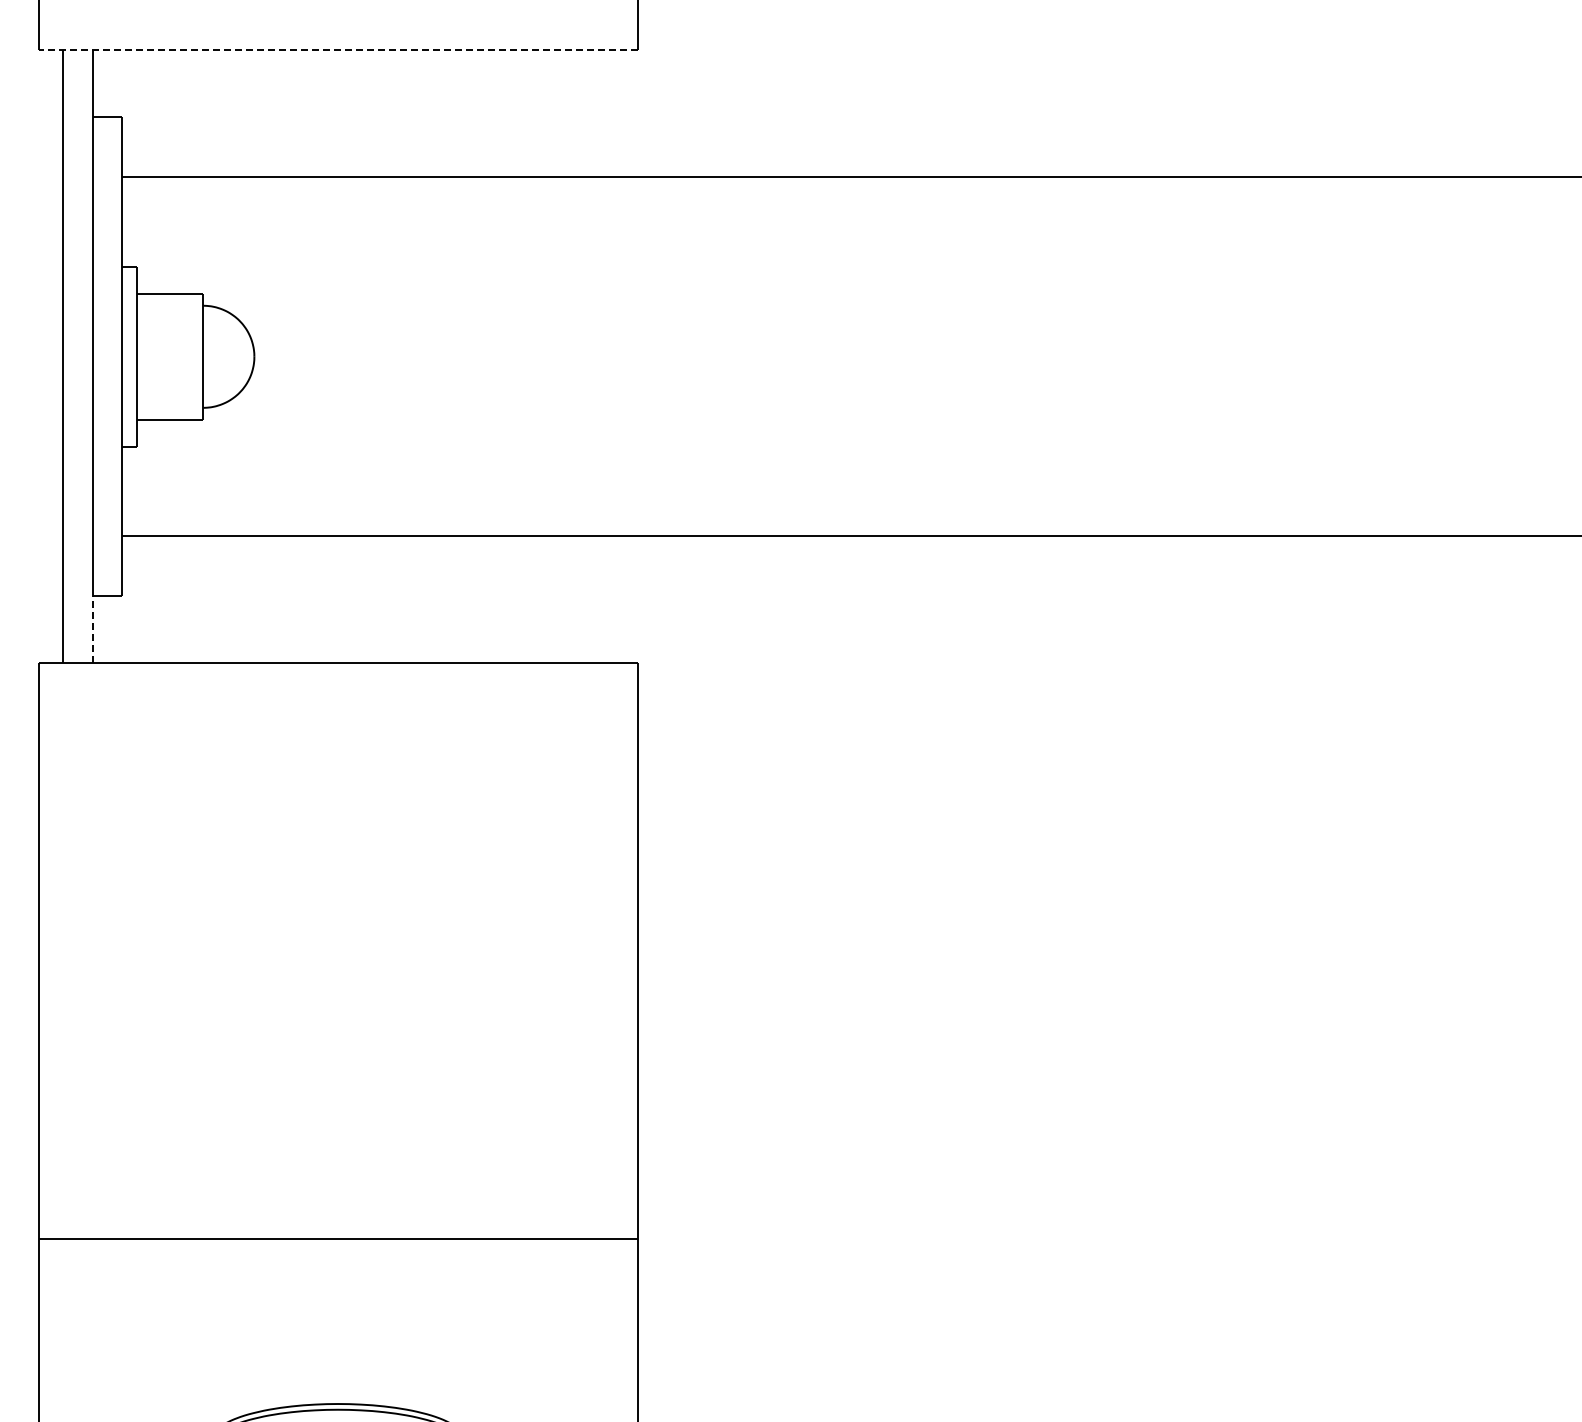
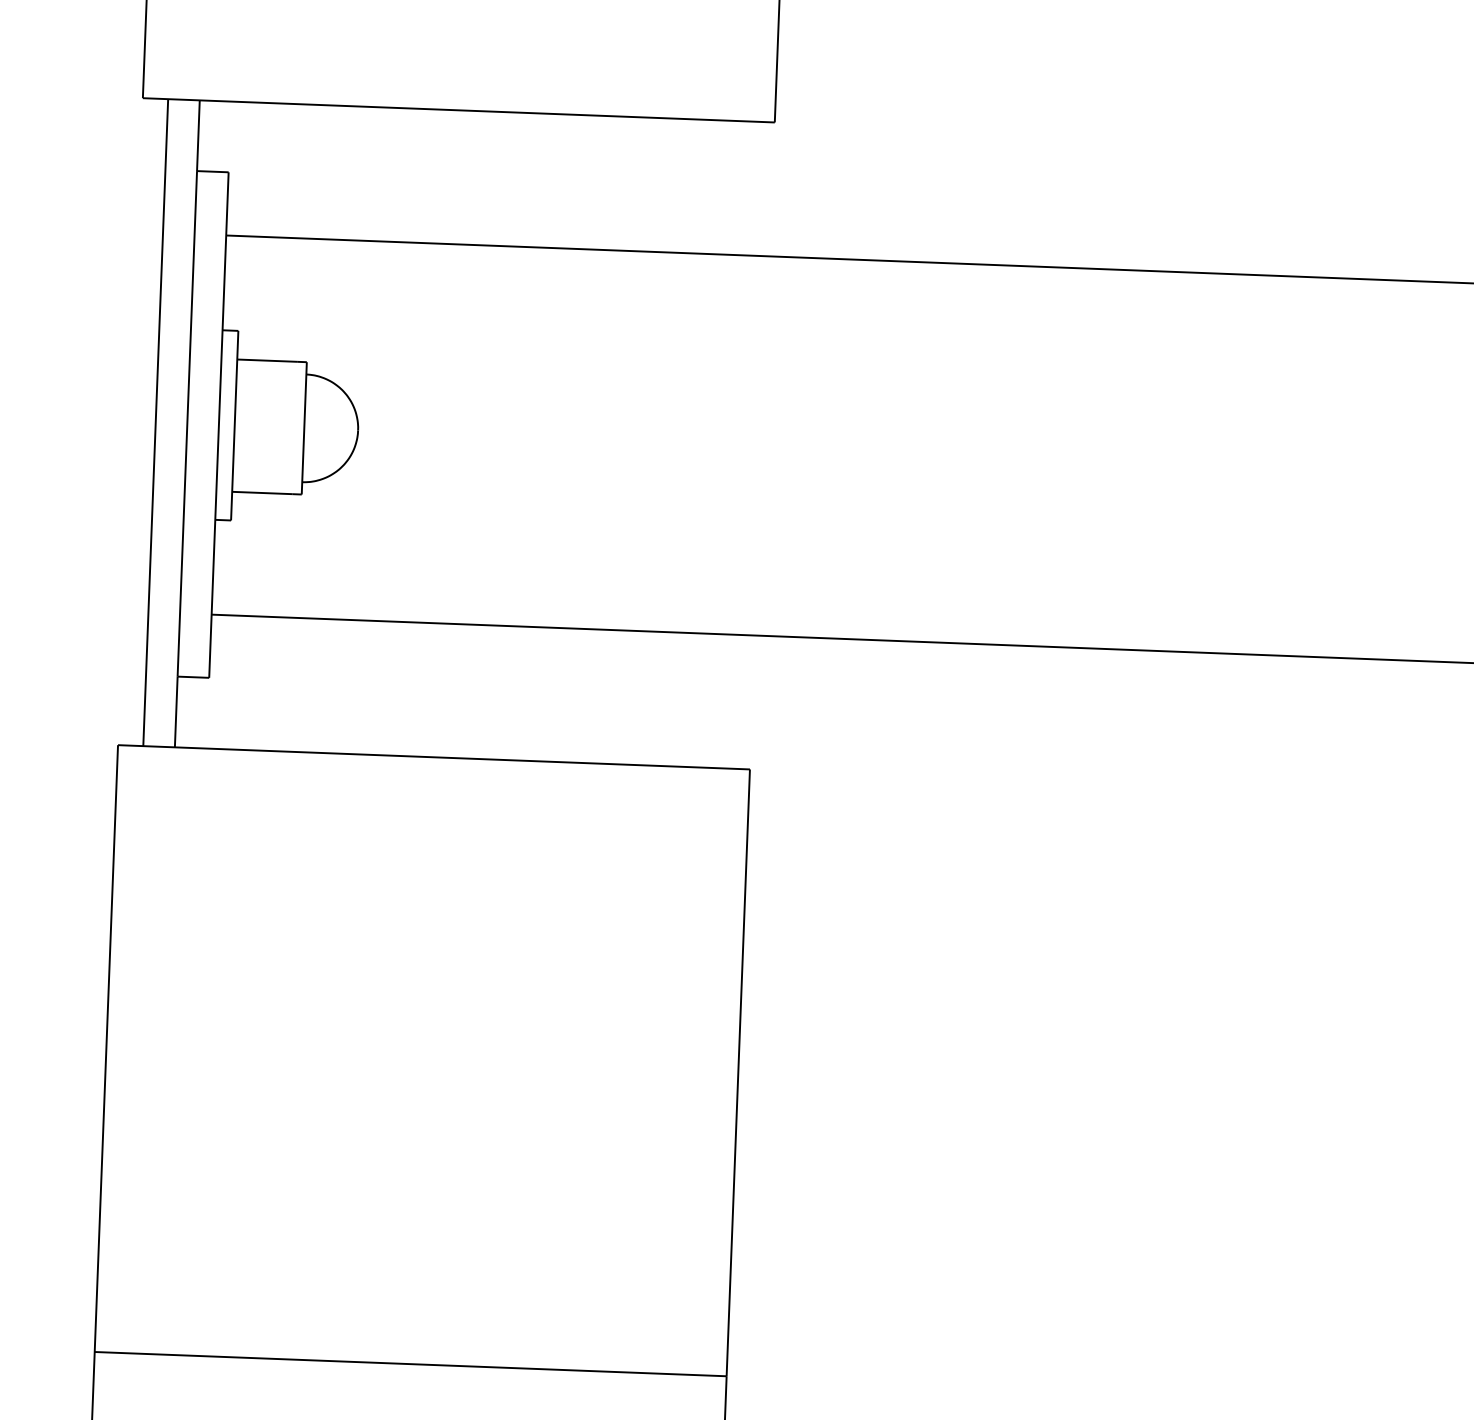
line: (337, 50) -> (458, 110), dashed -> solid
line: (92, 629) -> (176, 711), dashed -> solid

